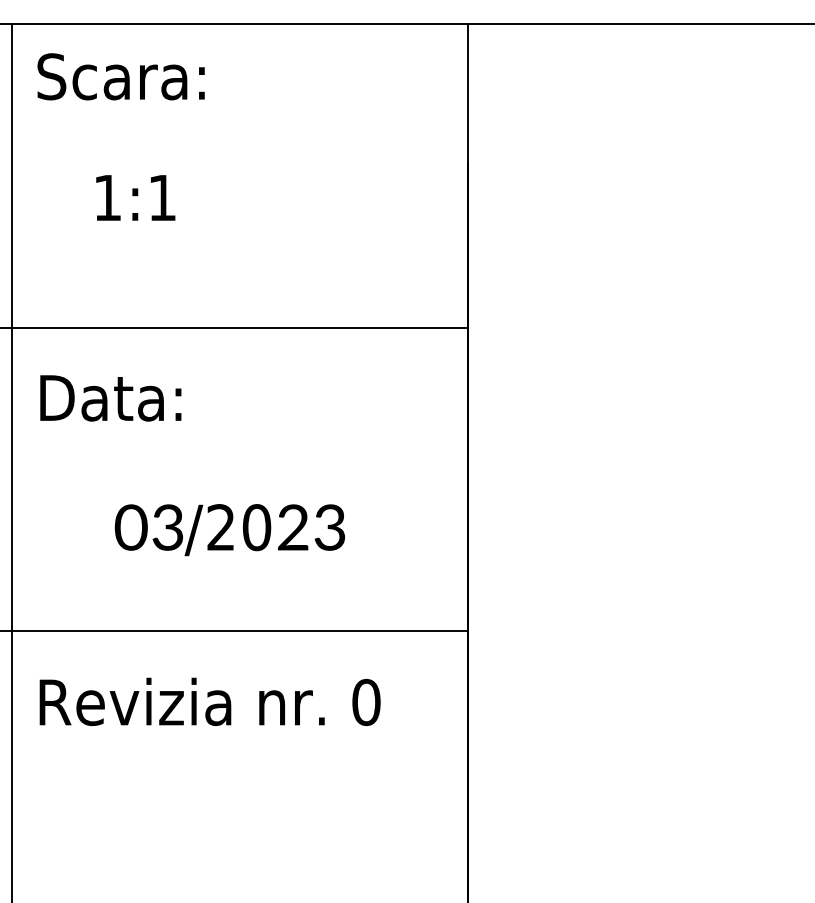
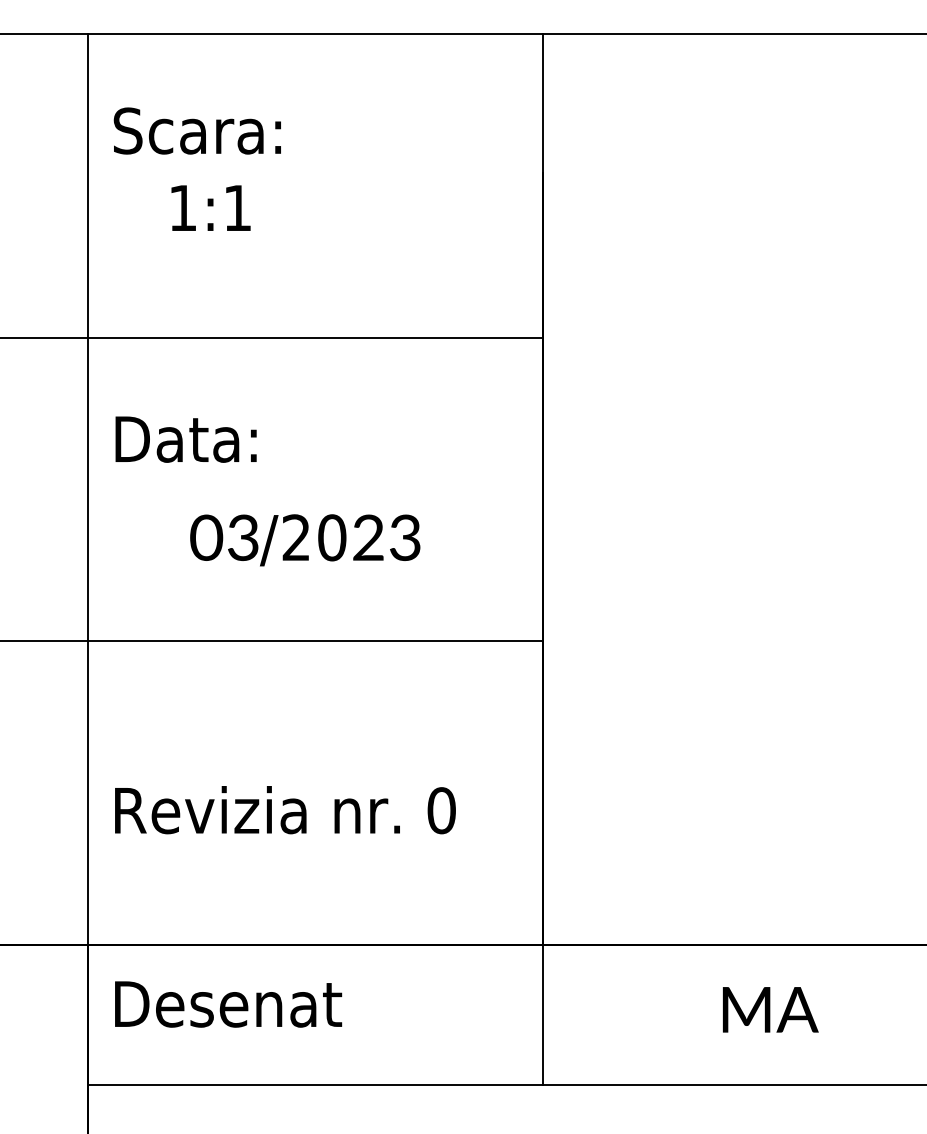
text: (120, 76) -> (196, 130), moved
text: (110, 398) -> (185, 439), moved
text: (210, 702) -> (285, 810), moved

